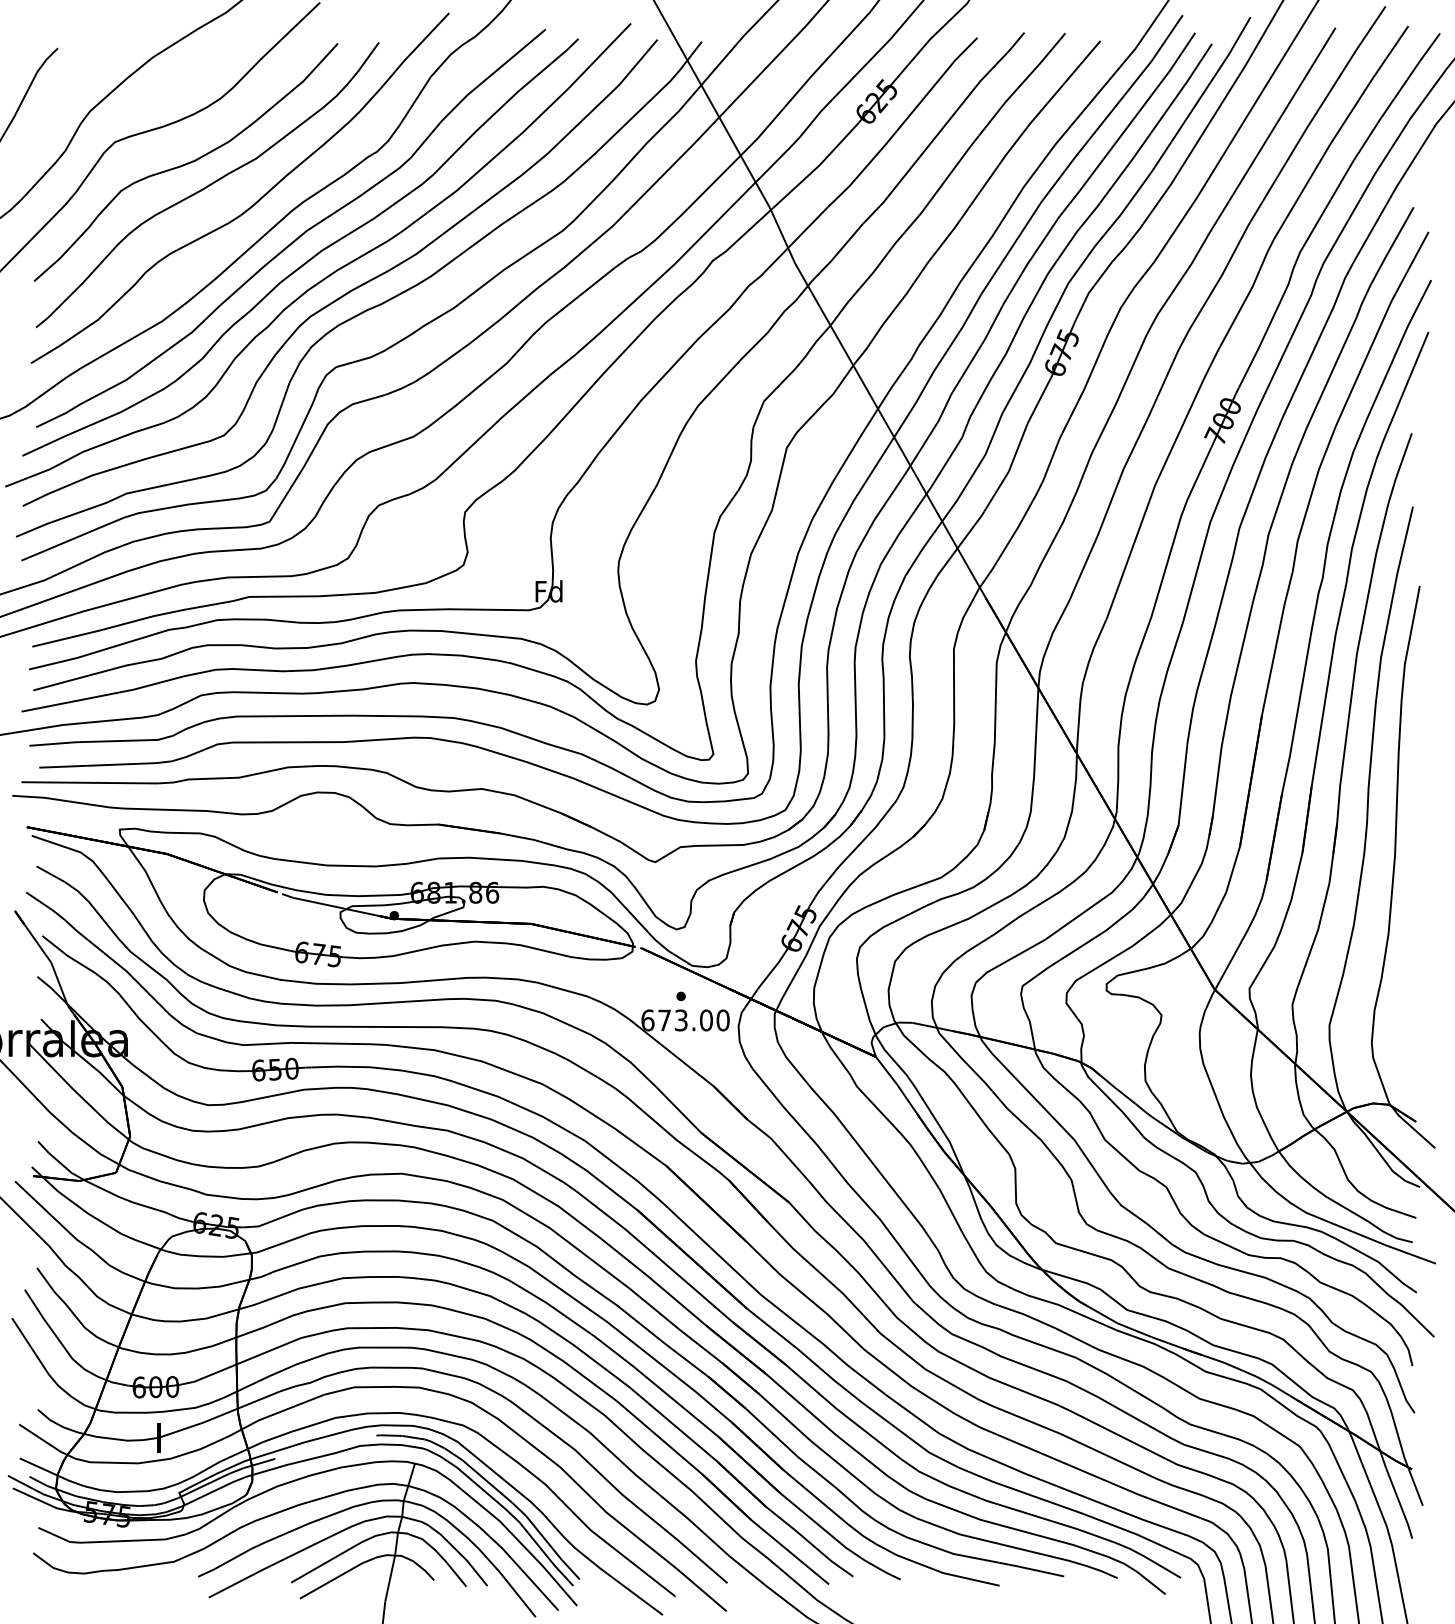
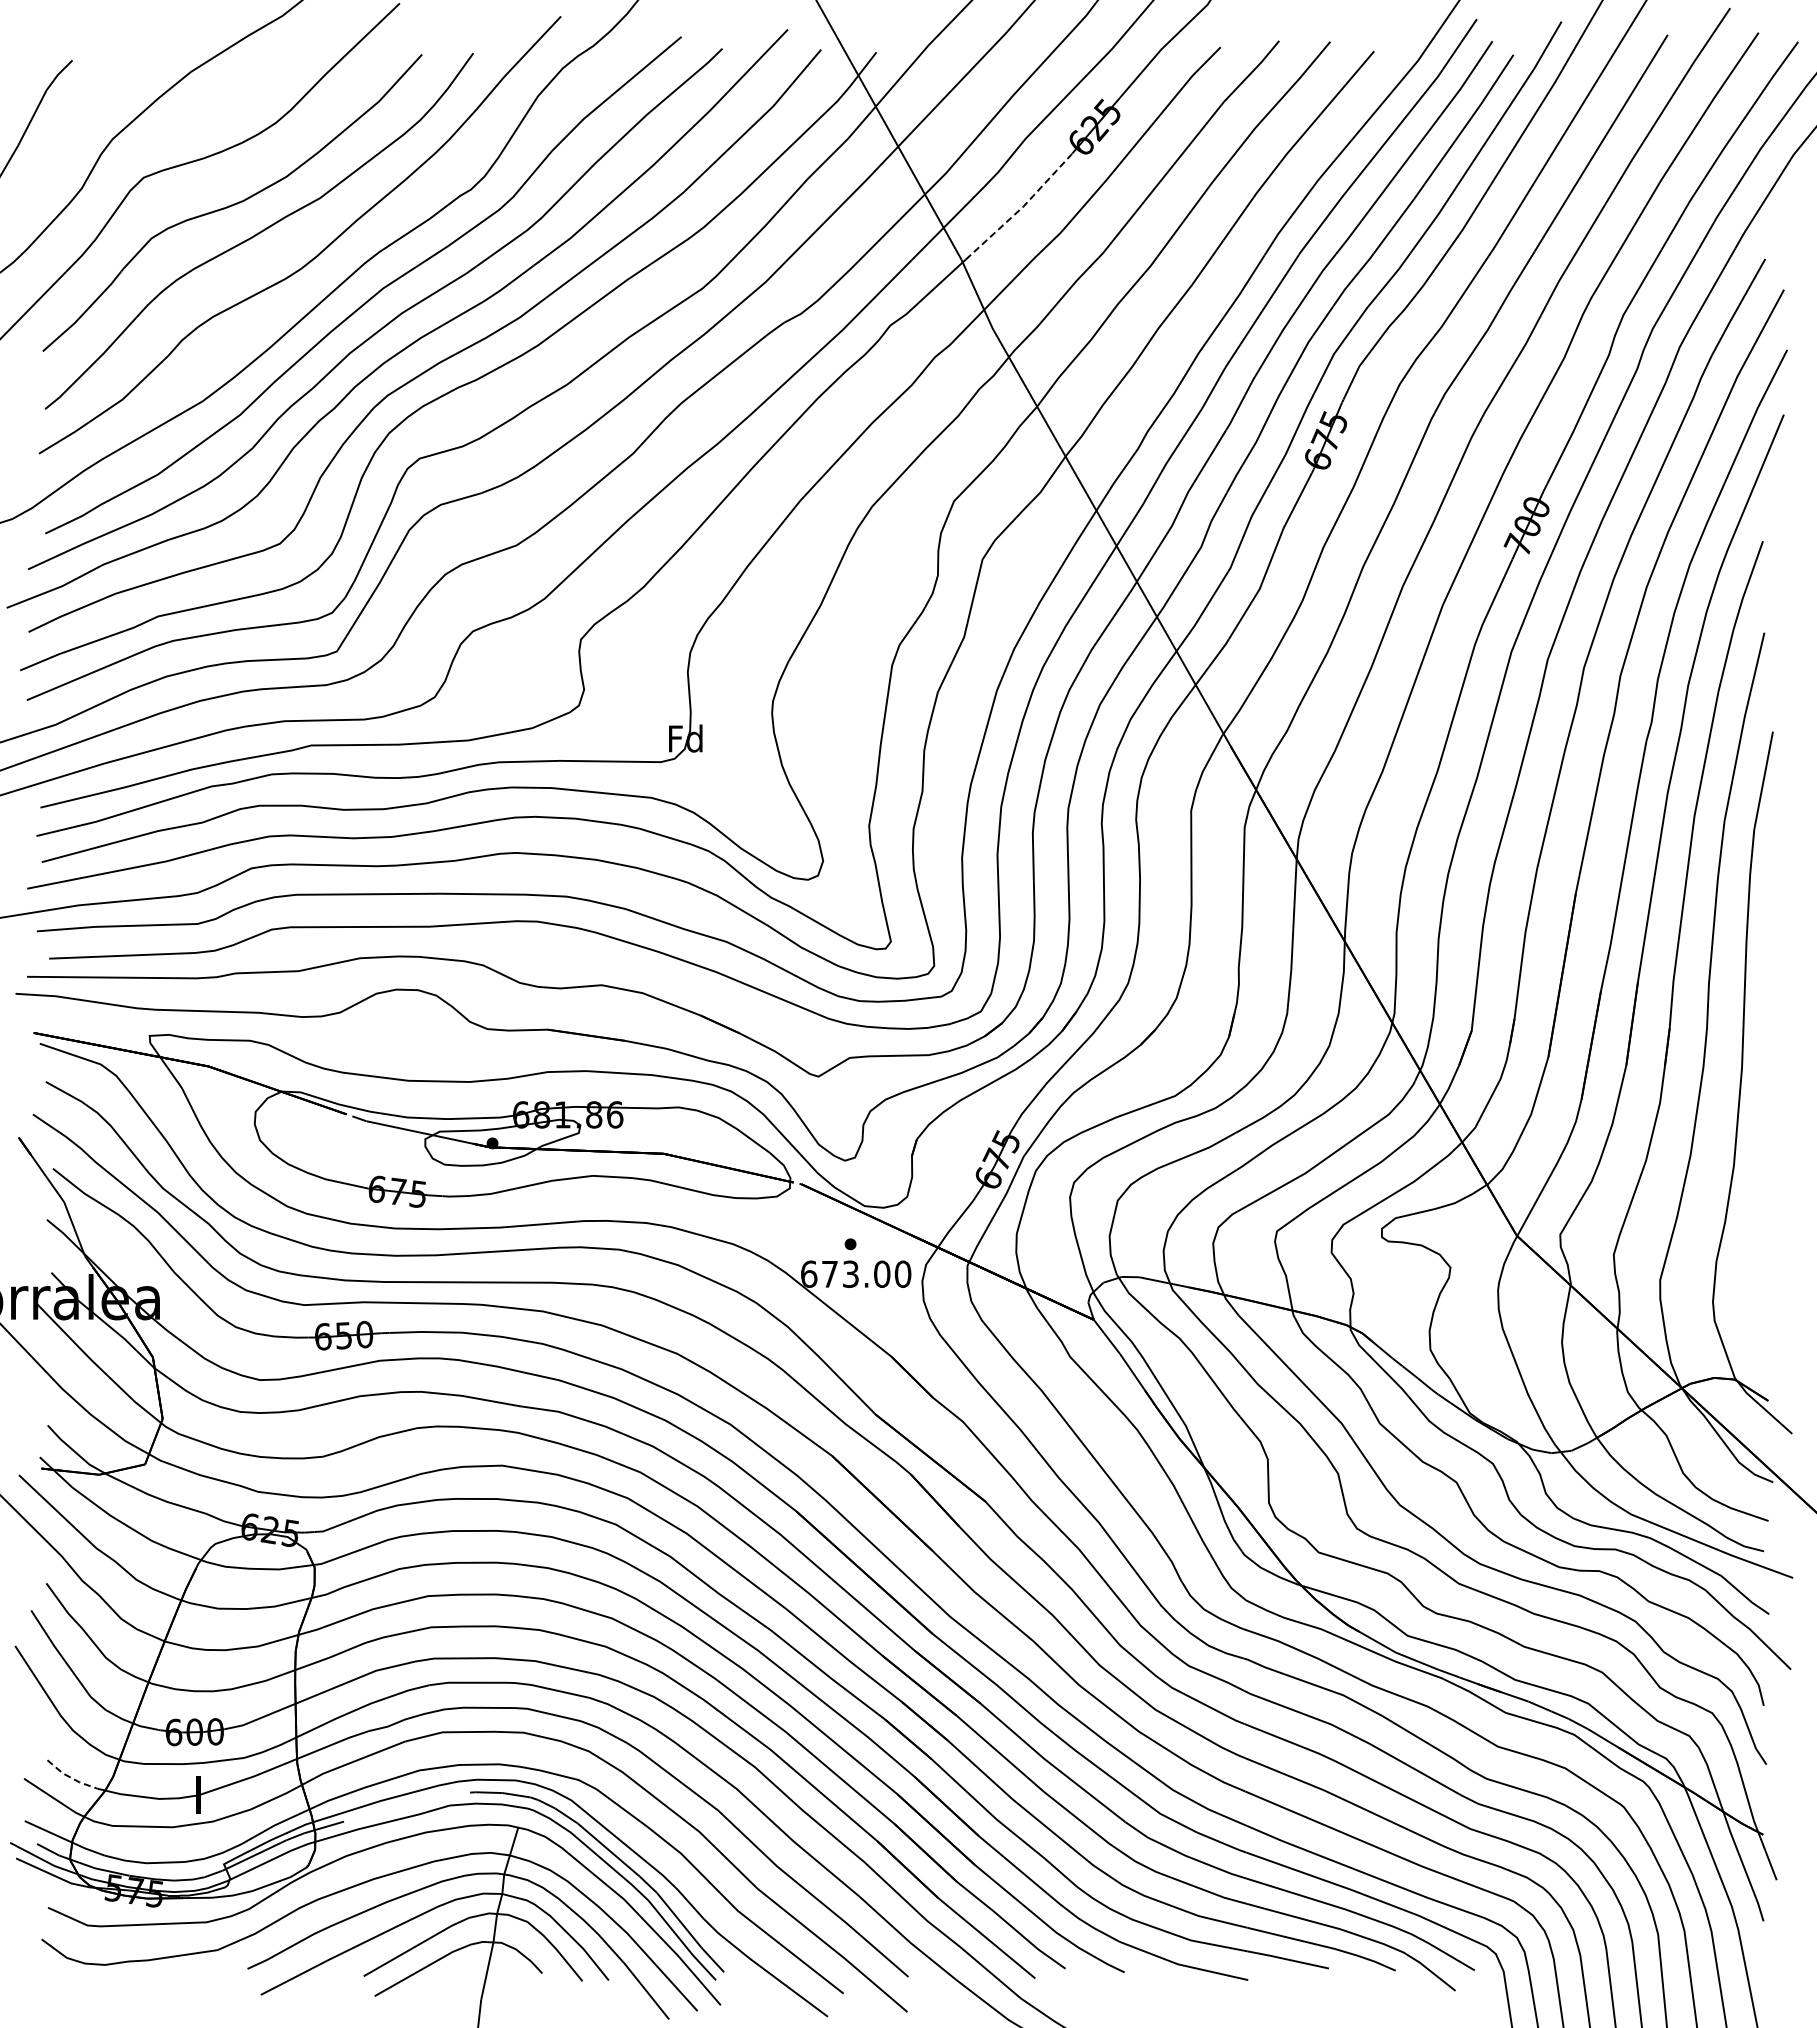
line: (818, 166) -> (1022, 207), solid -> dashed
line: (57, 1423) -> (71, 1777), solid -> dashed

